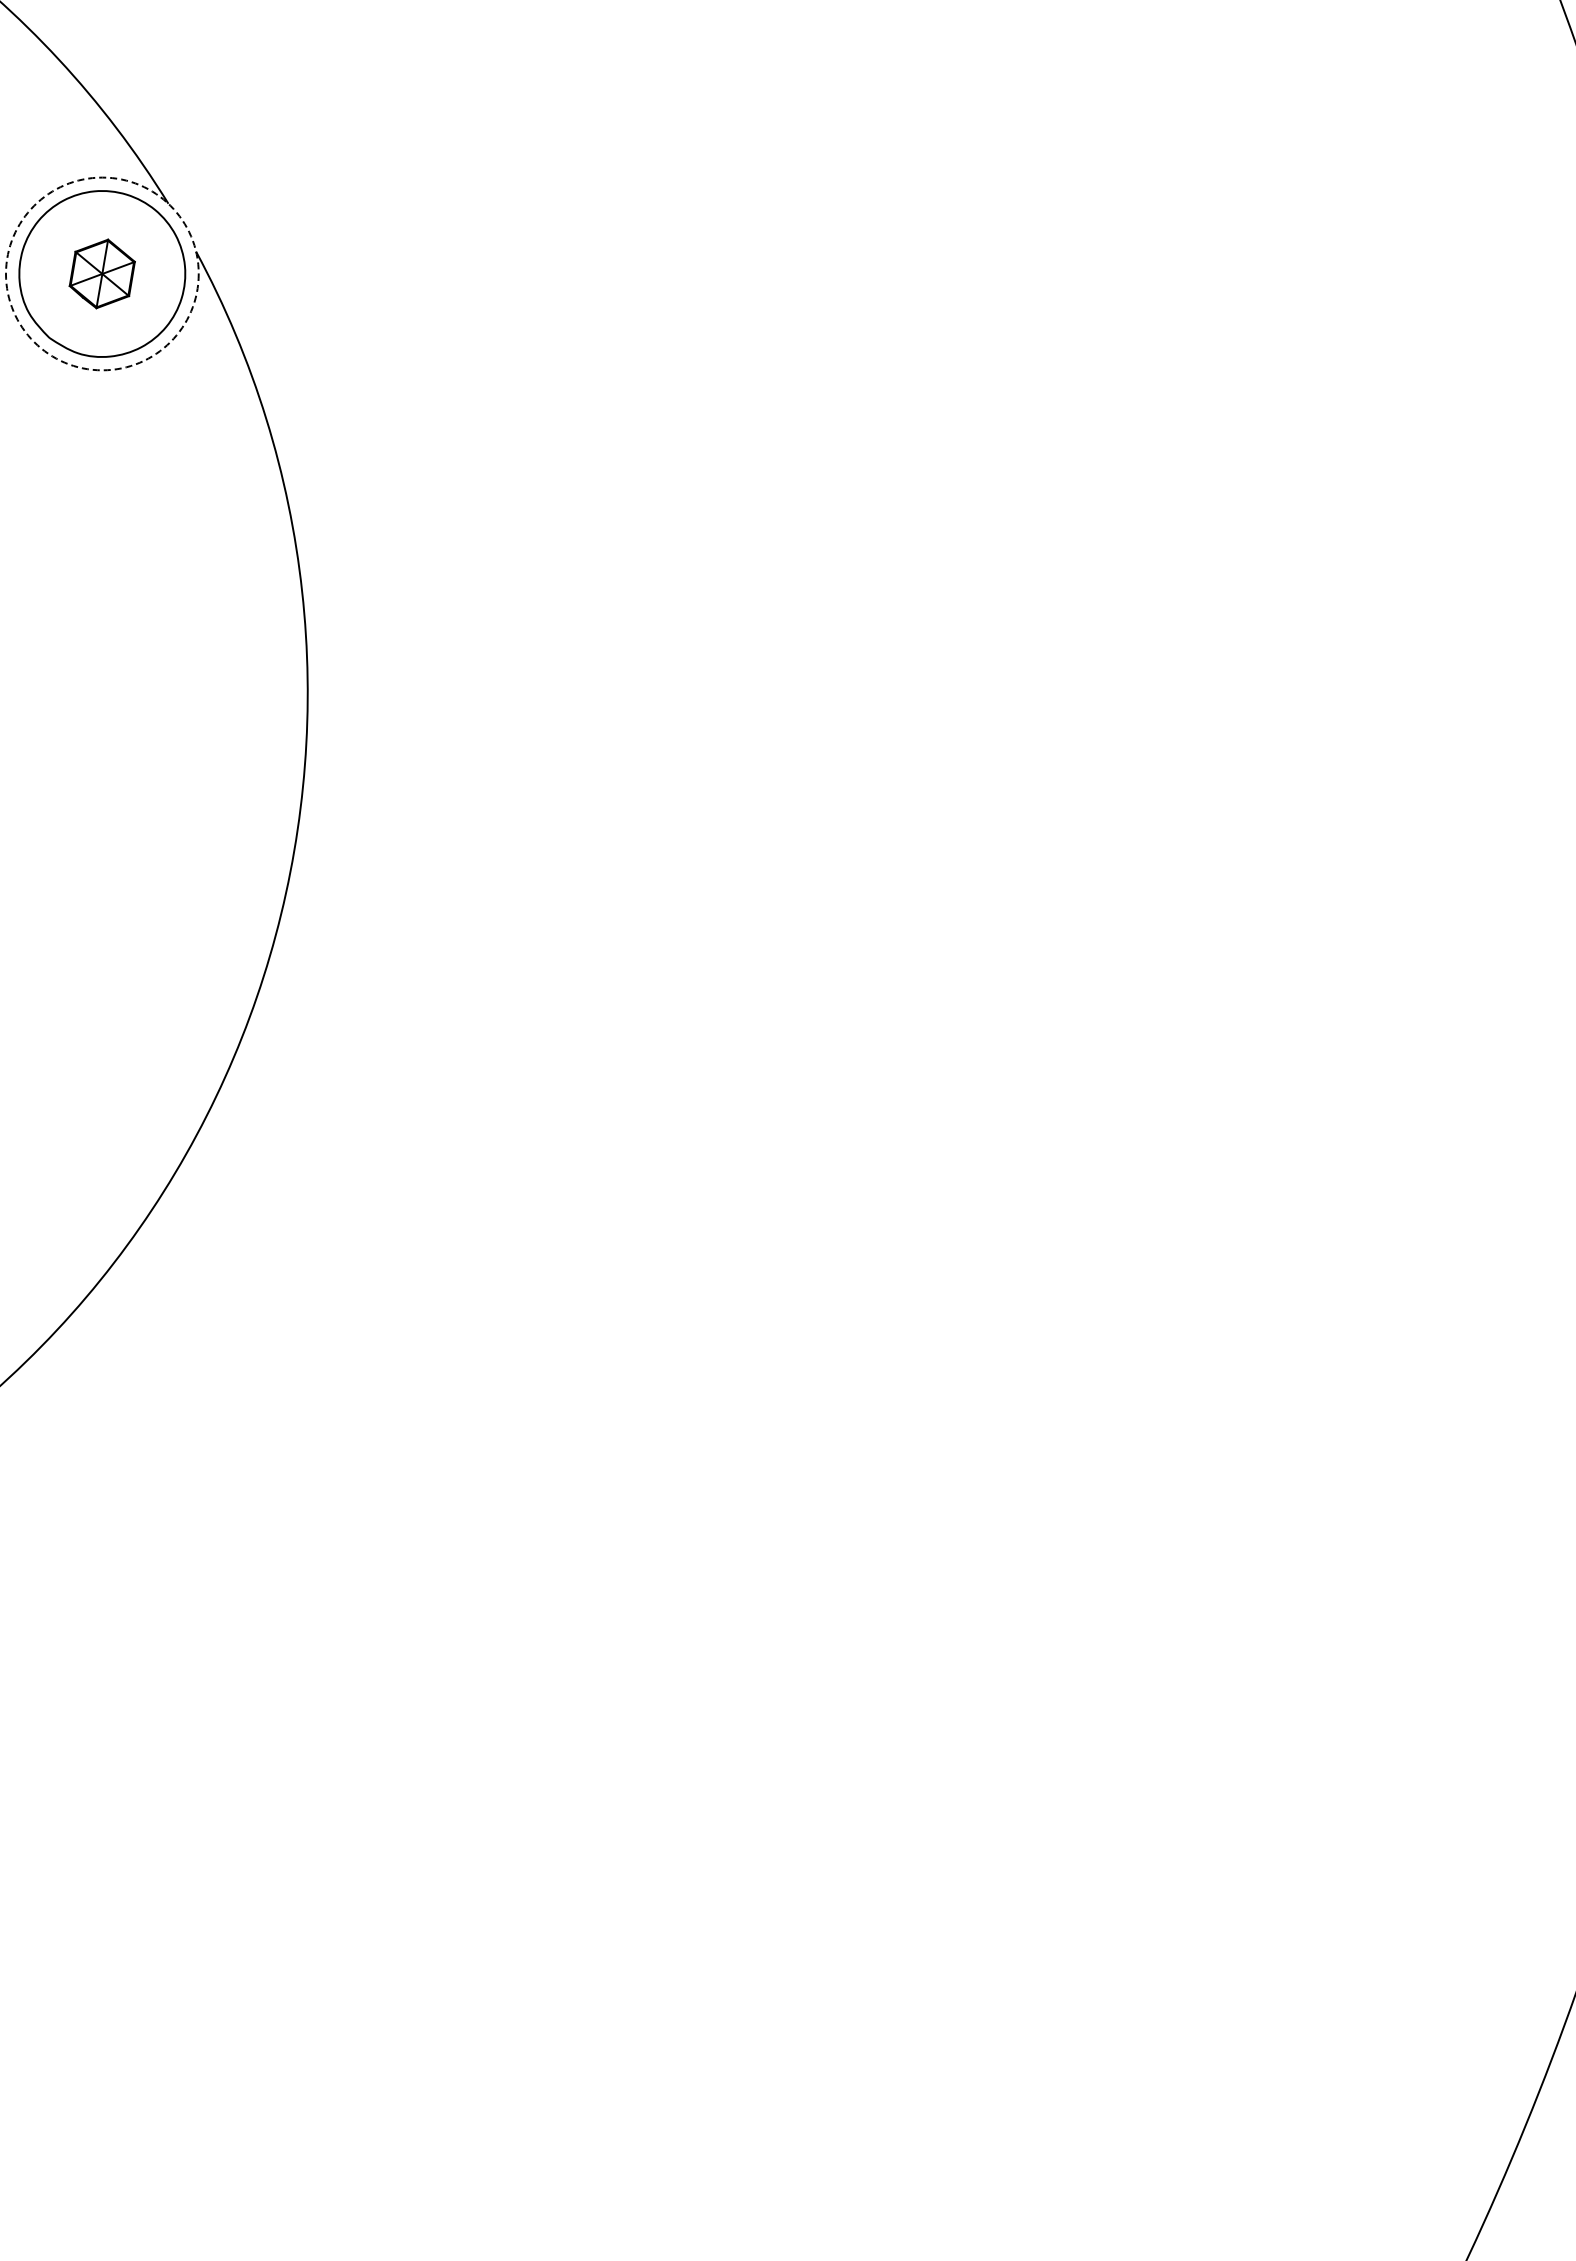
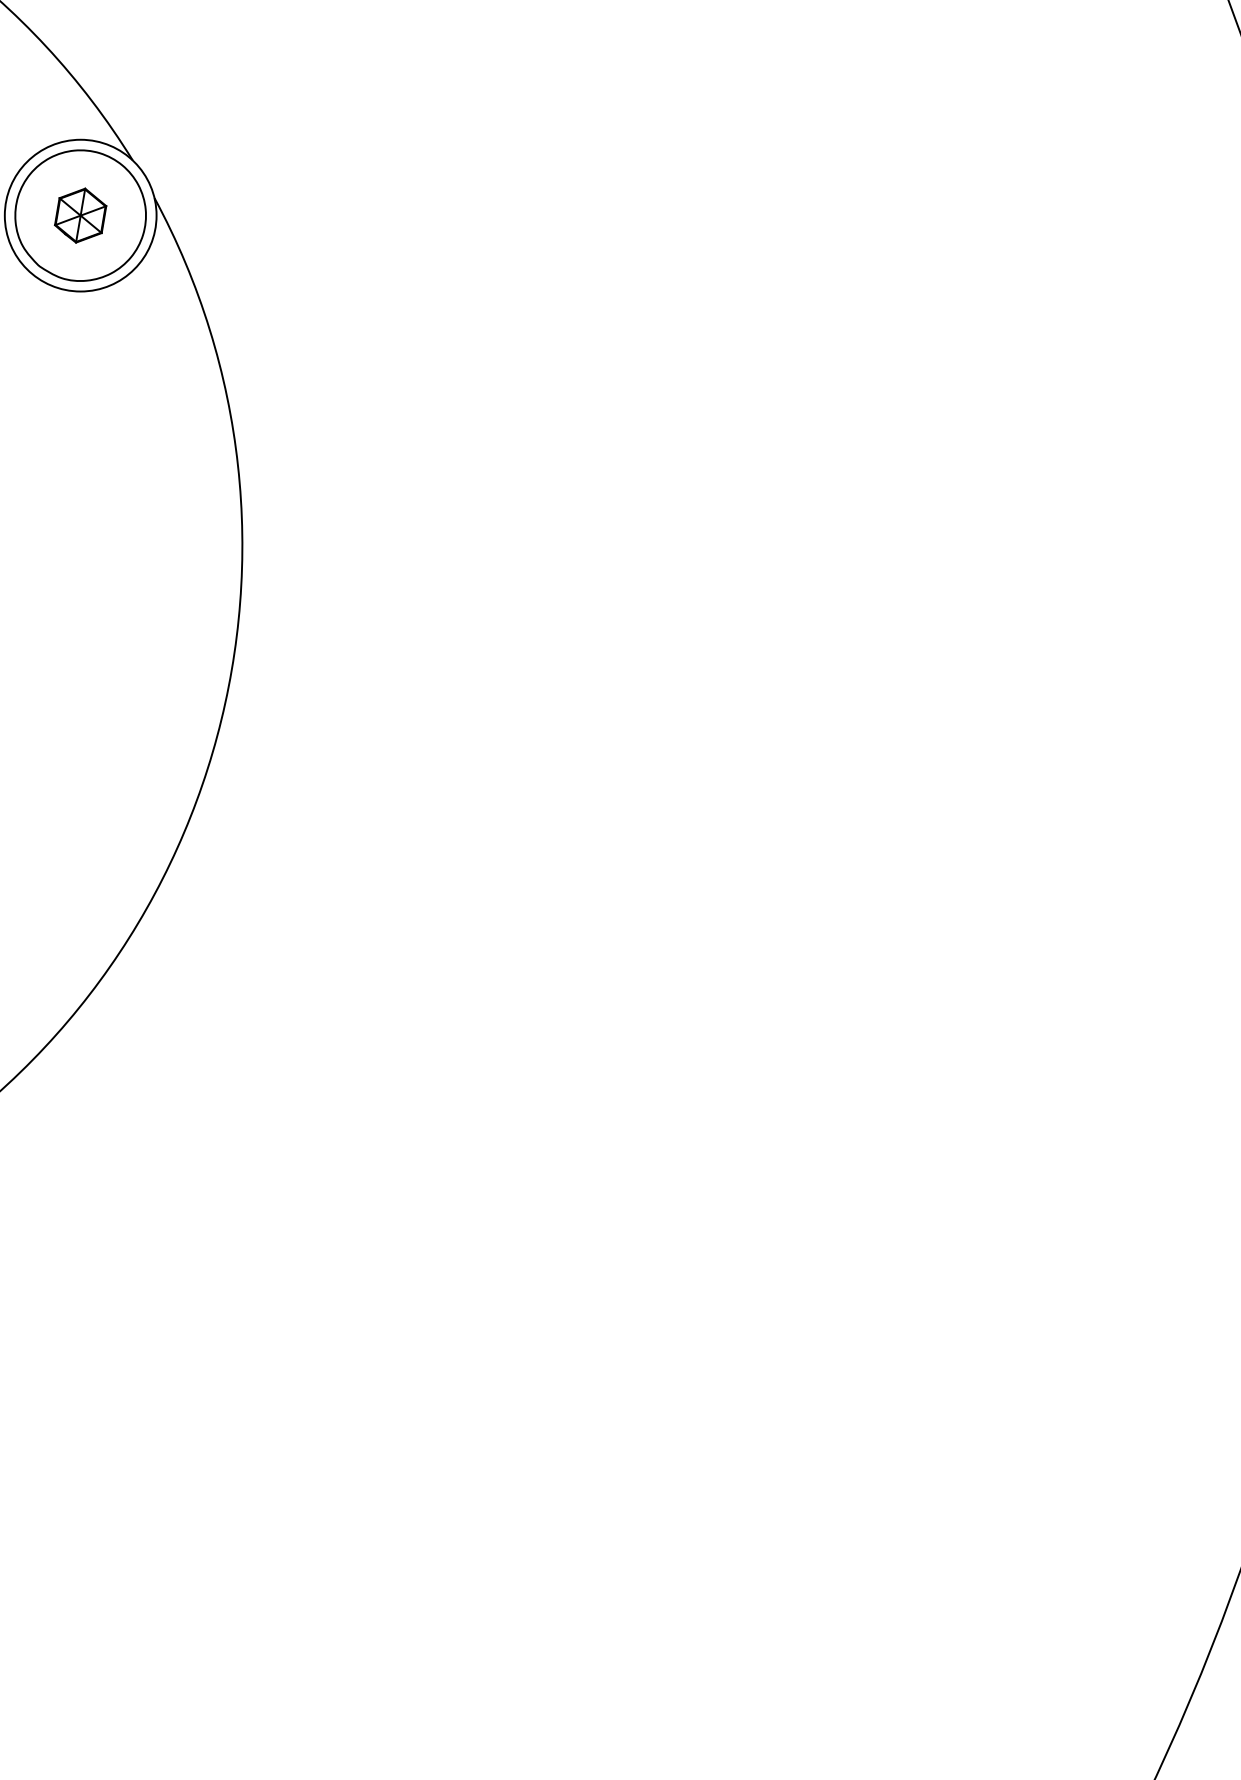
circle: (101, 273) -> (80, 215), dashed -> solid

